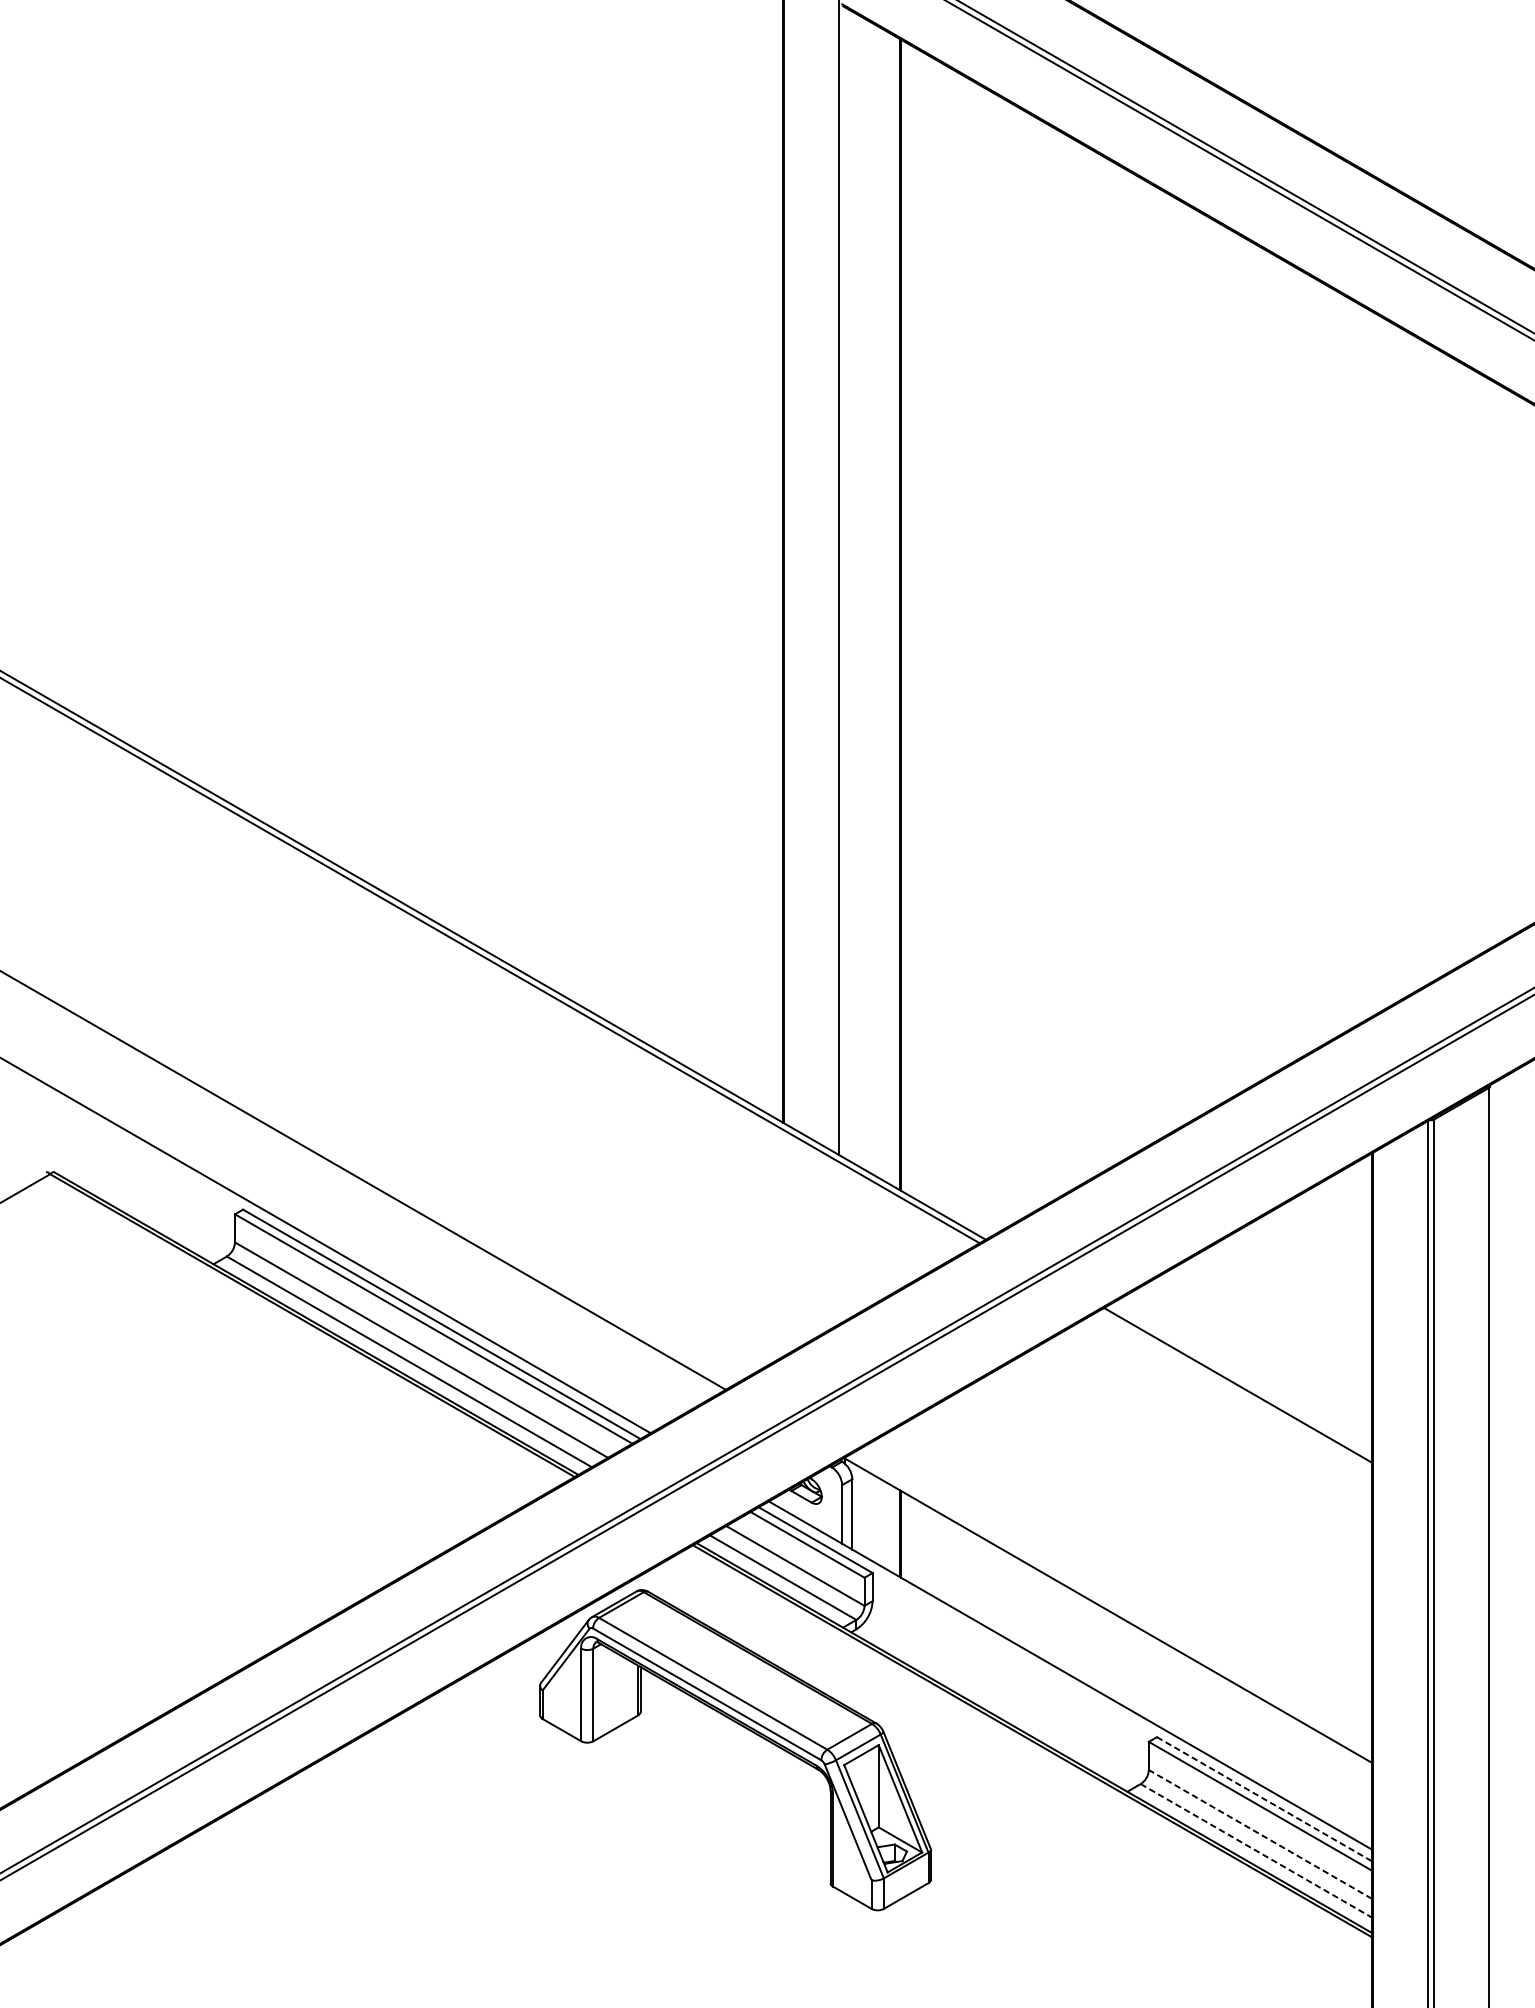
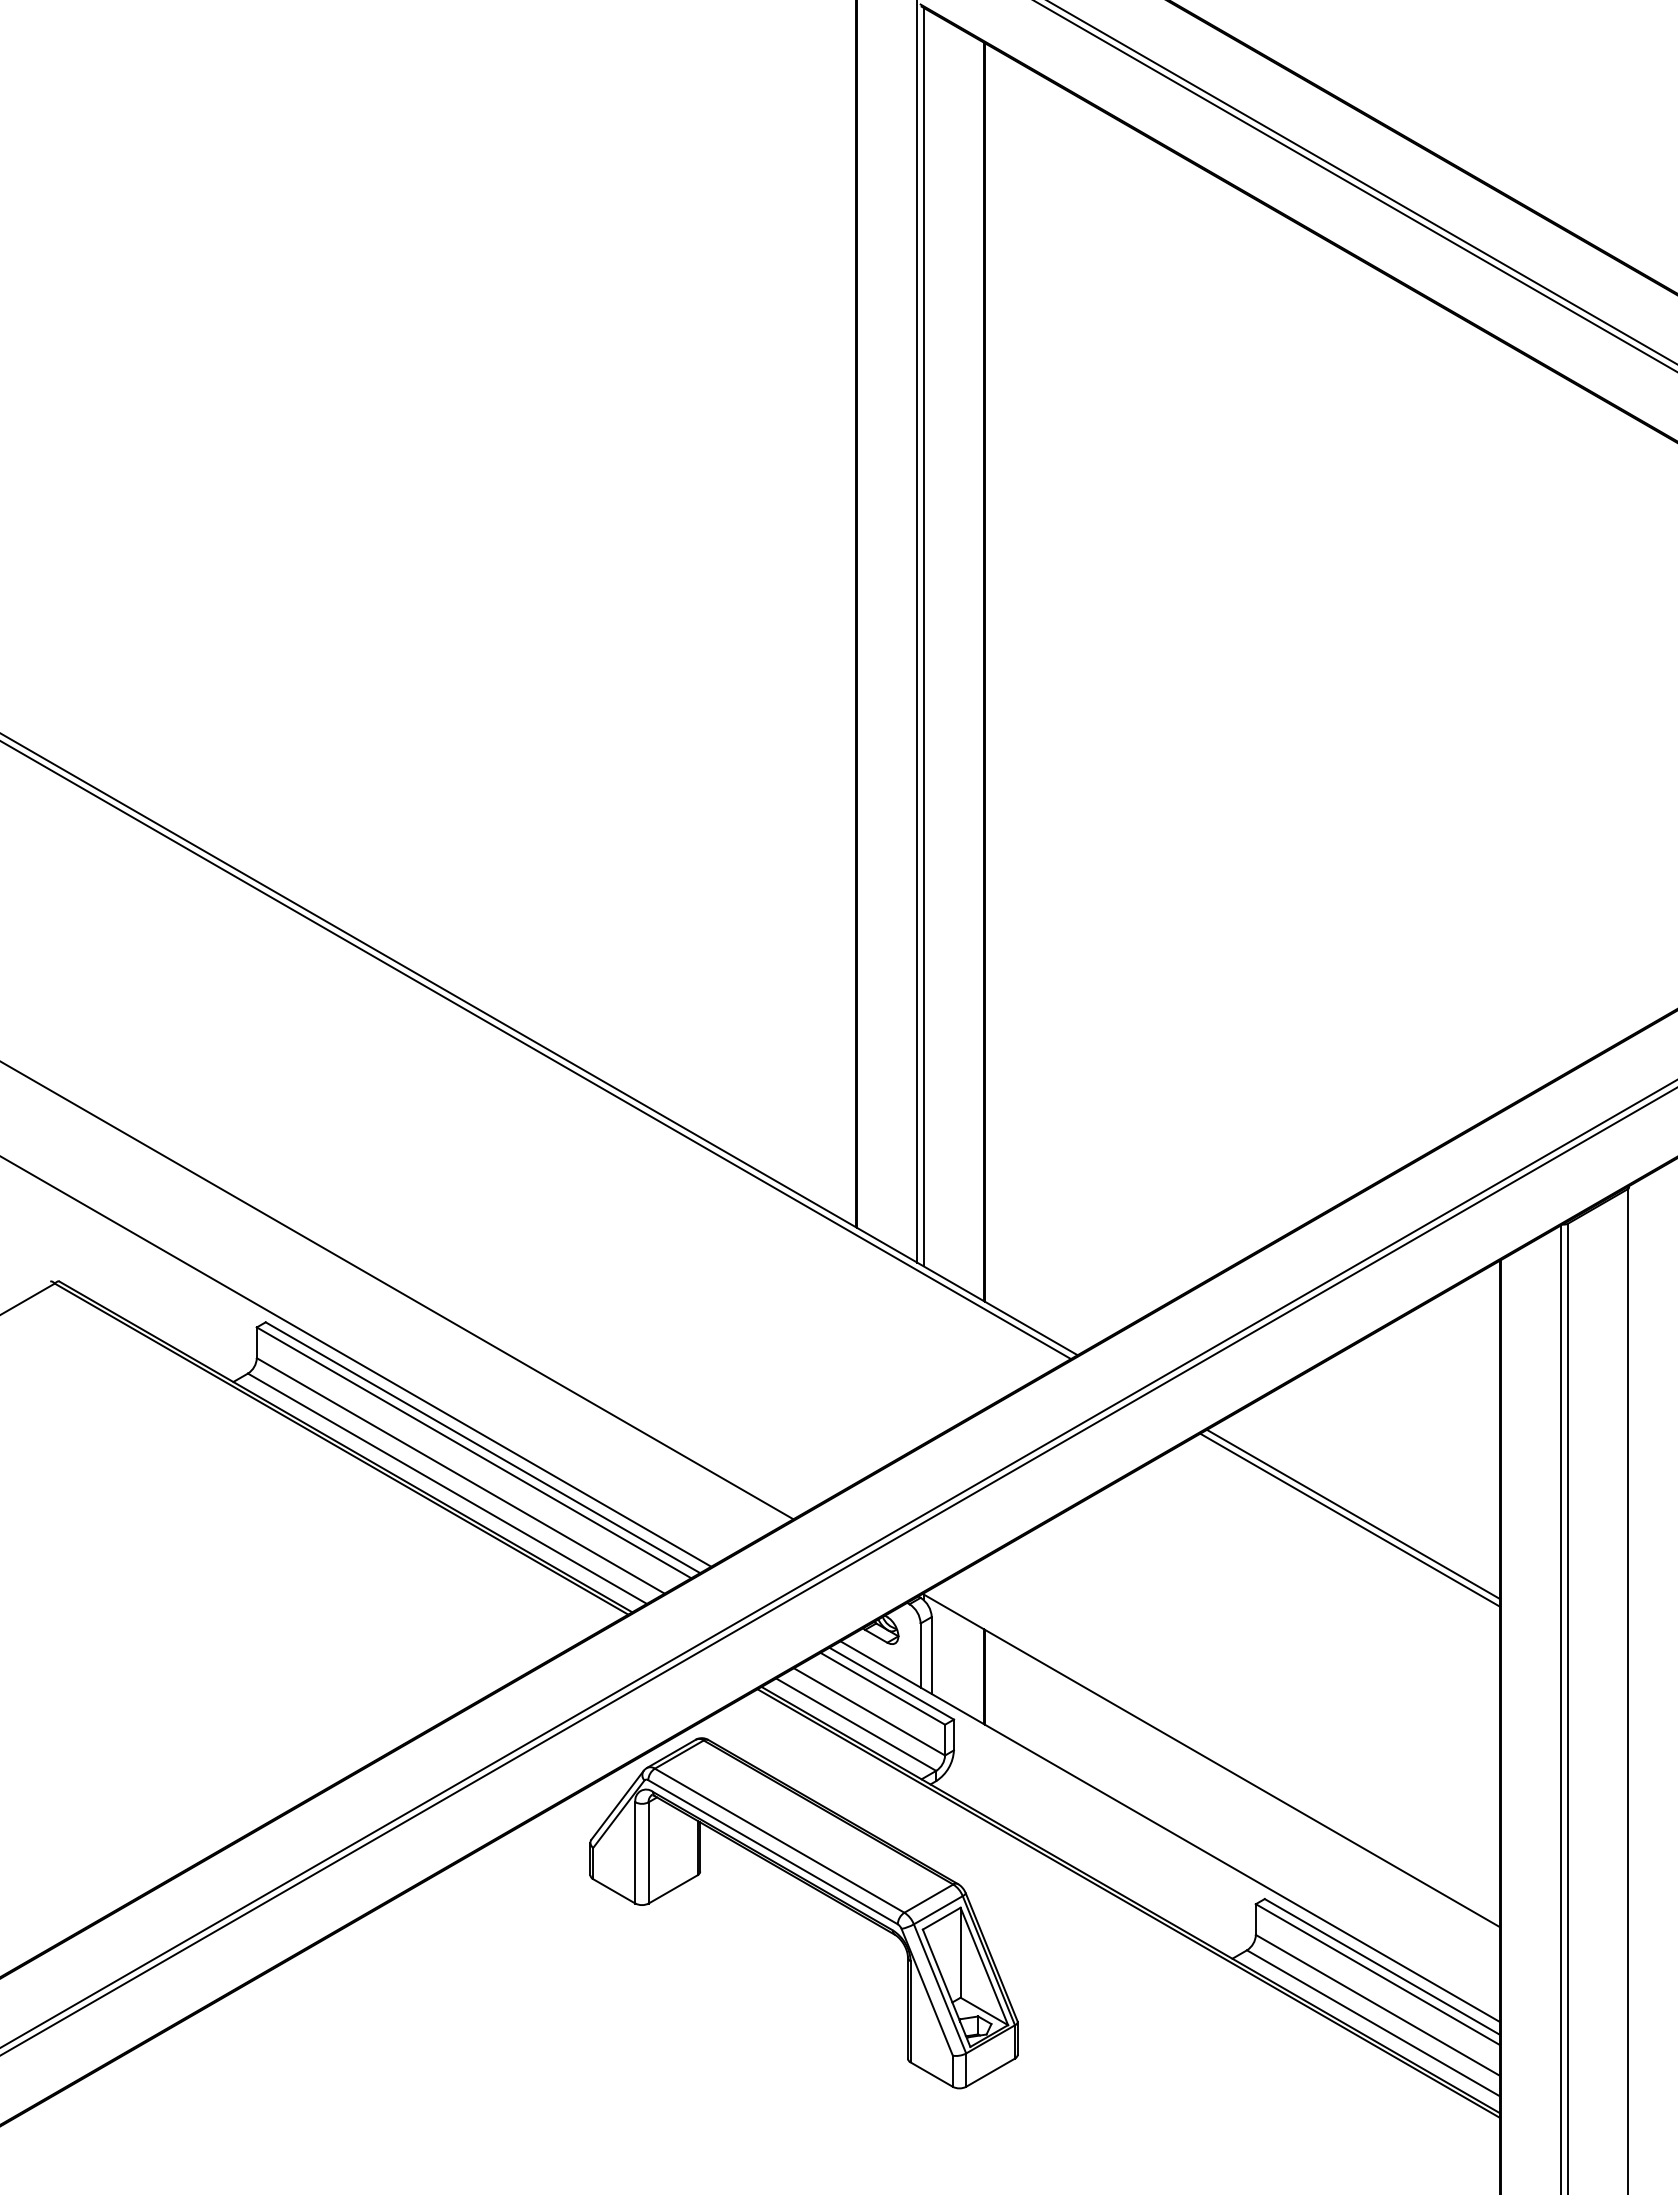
line: (844, 583) -> (923, 637), added
line: (1234, 1390) -> (1349, 1519), added
line: (1264, 1798) -> (1382, 1966), dashed -> solid
line: (1260, 1834) -> (1377, 2005), dashed -> solid
line: (1256, 1851) -> (1373, 2023), dashed -> solid

